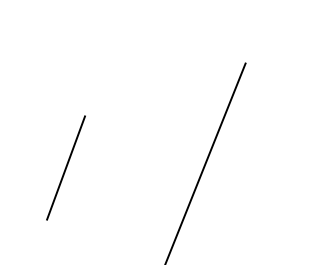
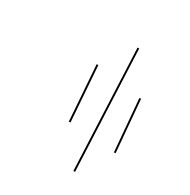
line: (65, 168) -> (83, 93), moved
line: (240, 200) -> (127, 125), added

